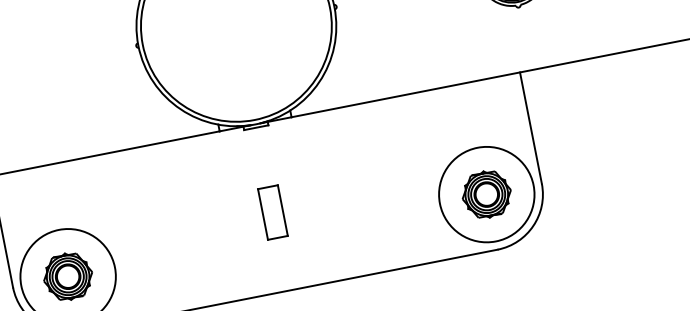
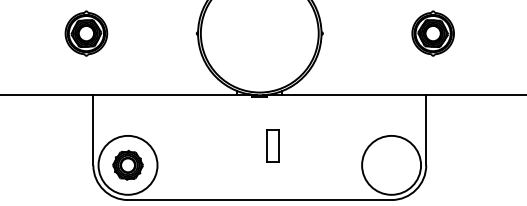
part: (486, 193) -> (391, 164), removed
part: (272, 212) -> (272, 145), moved

